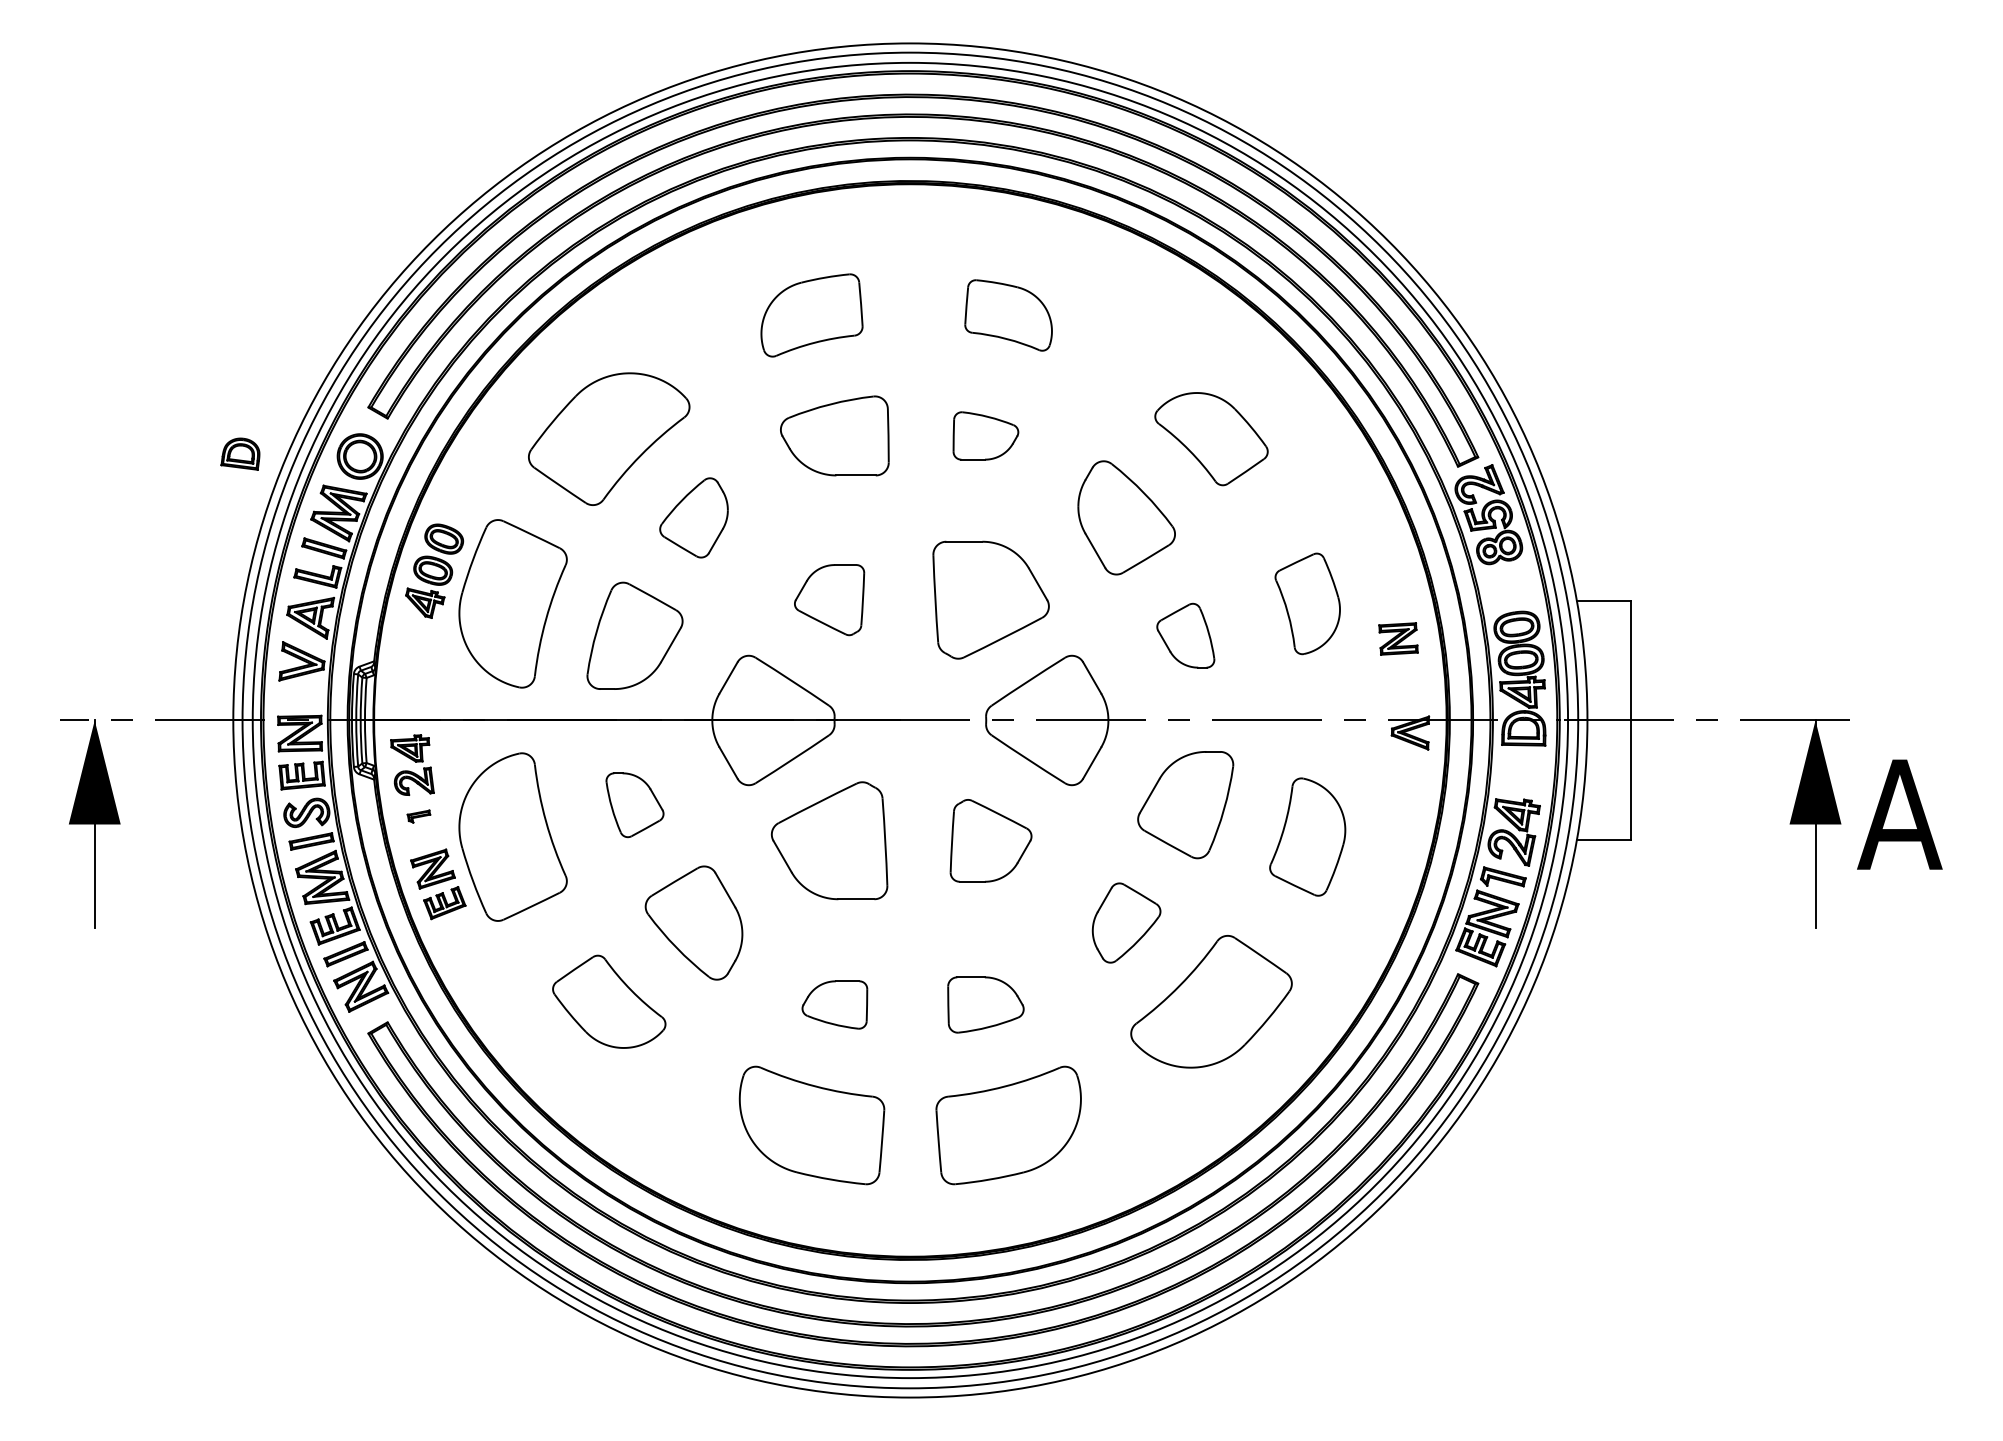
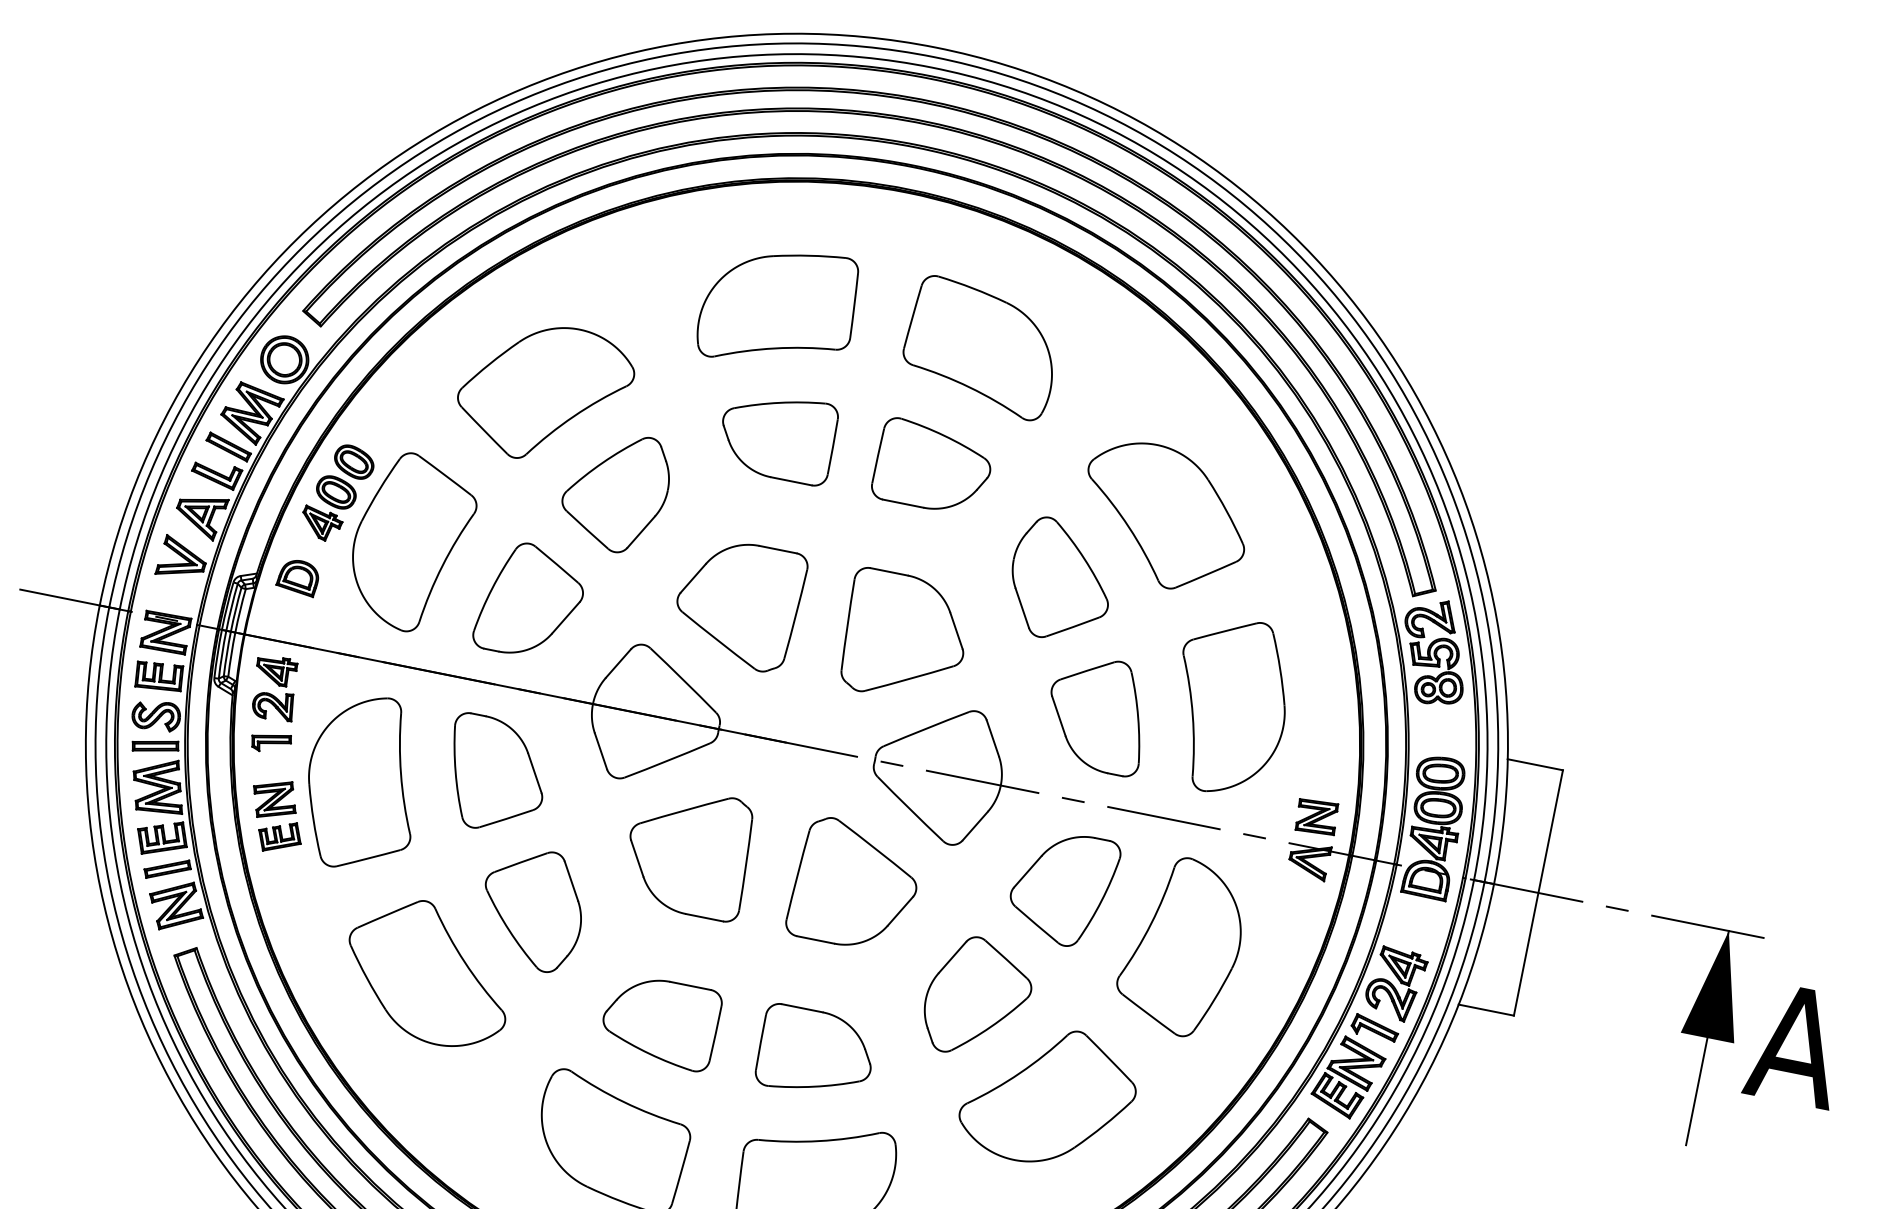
part: (811, 315) -> (778, 307), size x1.43
part: (1008, 315) -> (981, 347), size x1.67
part: (985, 435) -> (932, 466), size x1.67
part: (1211, 438) -> (1164, 516), size x1.43
part: (240, 453) -> (298, 576), moved
part: (693, 517) -> (615, 491), size x1.43
part: (829, 599) -> (738, 603), size x1.67
part: (1307, 603) -> (1229, 706), size x1.67
part: (1185, 635) -> (1097, 713), size x1.67
part: (1398, 638) -> (1316, 816), moved
part: (634, 805) -> (495, 775), size x1.67
part: (418, 816) -> (270, 742), size x1.67
part: (1307, 836) -> (1181, 945), size x1.43
part: (990, 840) -> (854, 884), size x1.43
part: (1126, 922) -> (977, 997), size x1.43
part: (609, 1001) -> (429, 972), size x1.43
part: (834, 1004) -> (660, 1021), size x1.67
part: (985, 1004) -> (815, 1052), size x1.43

